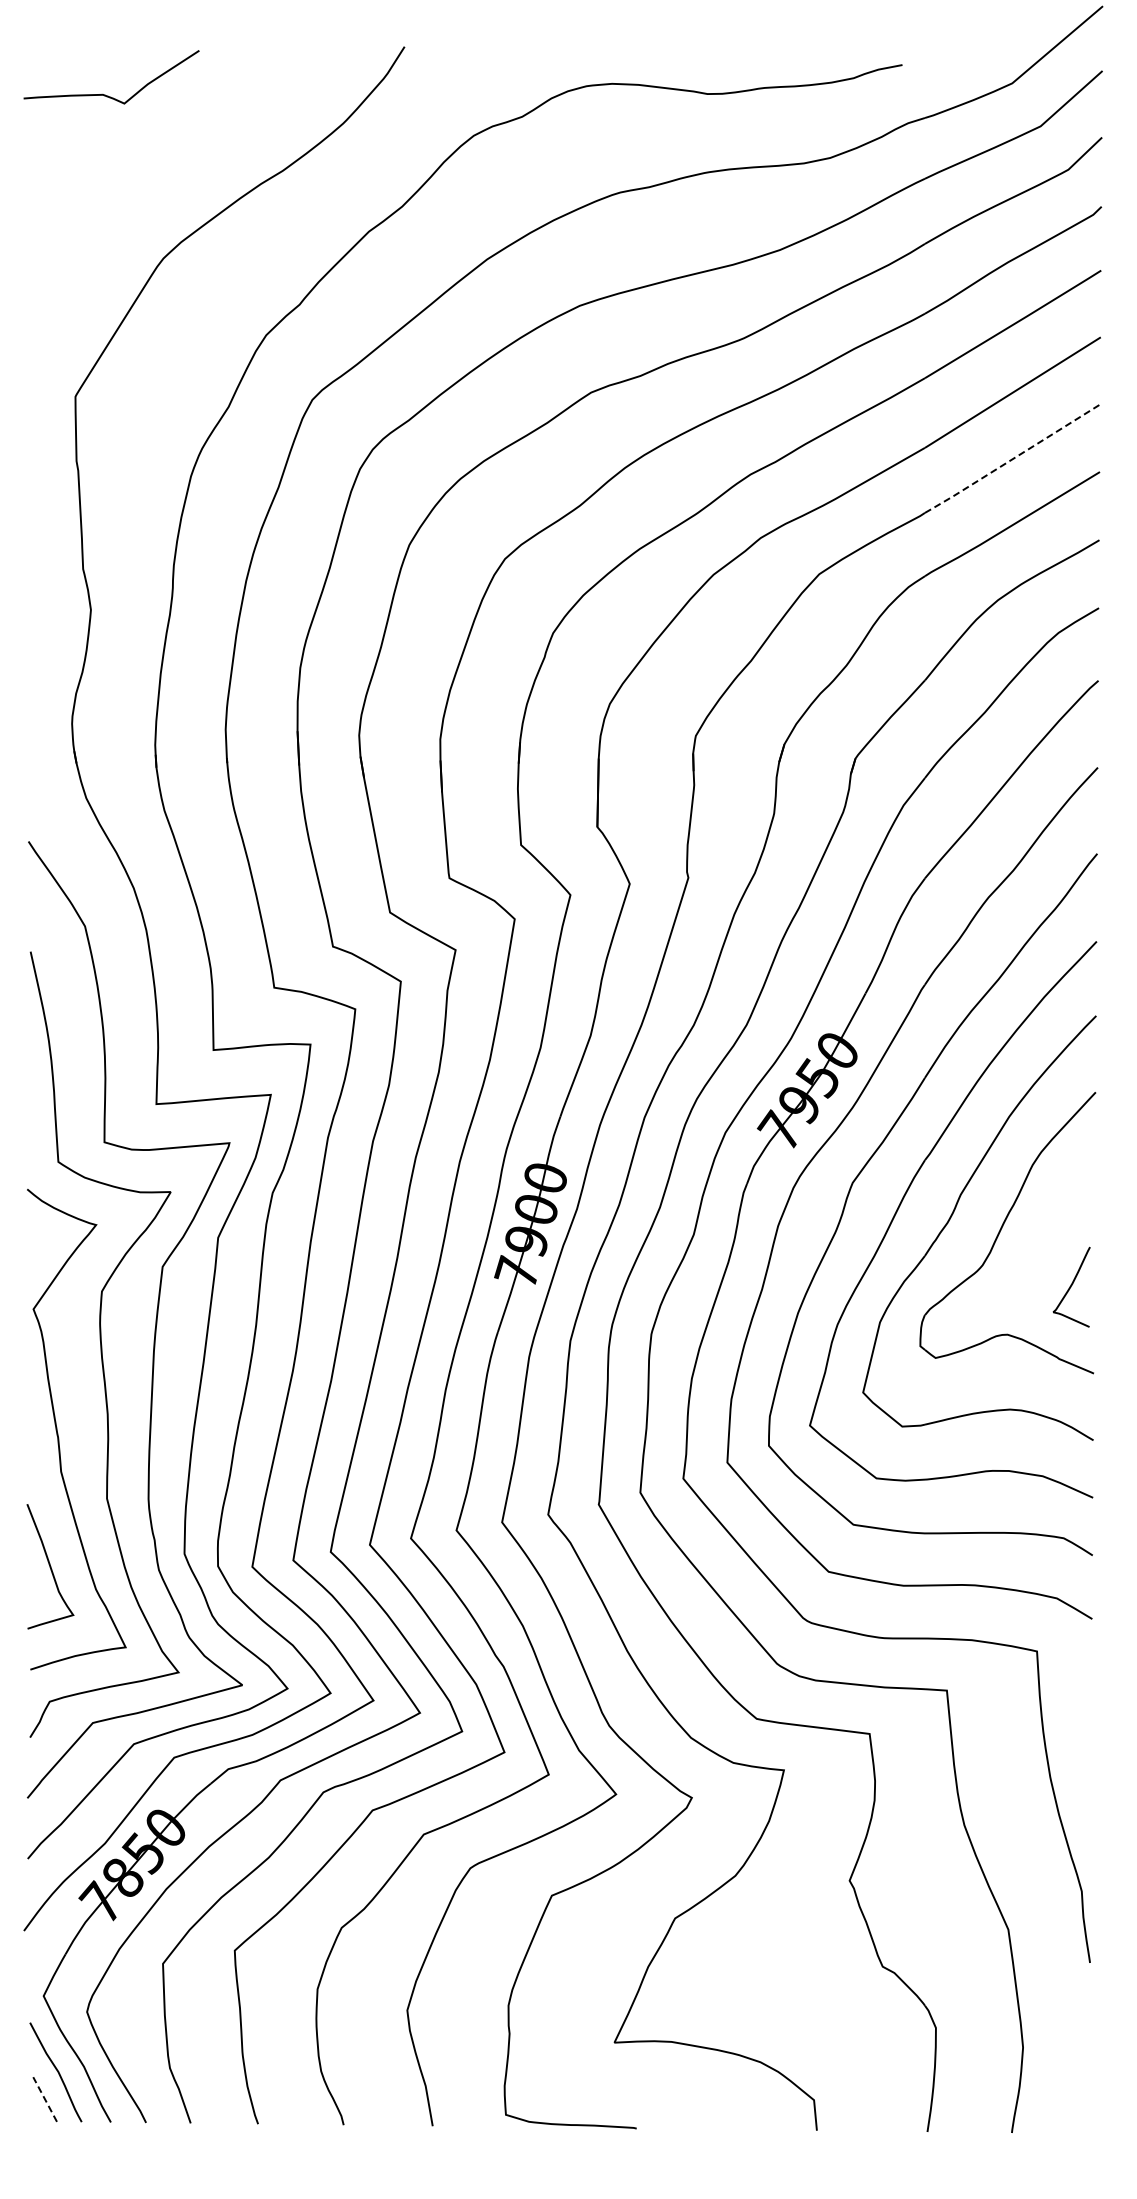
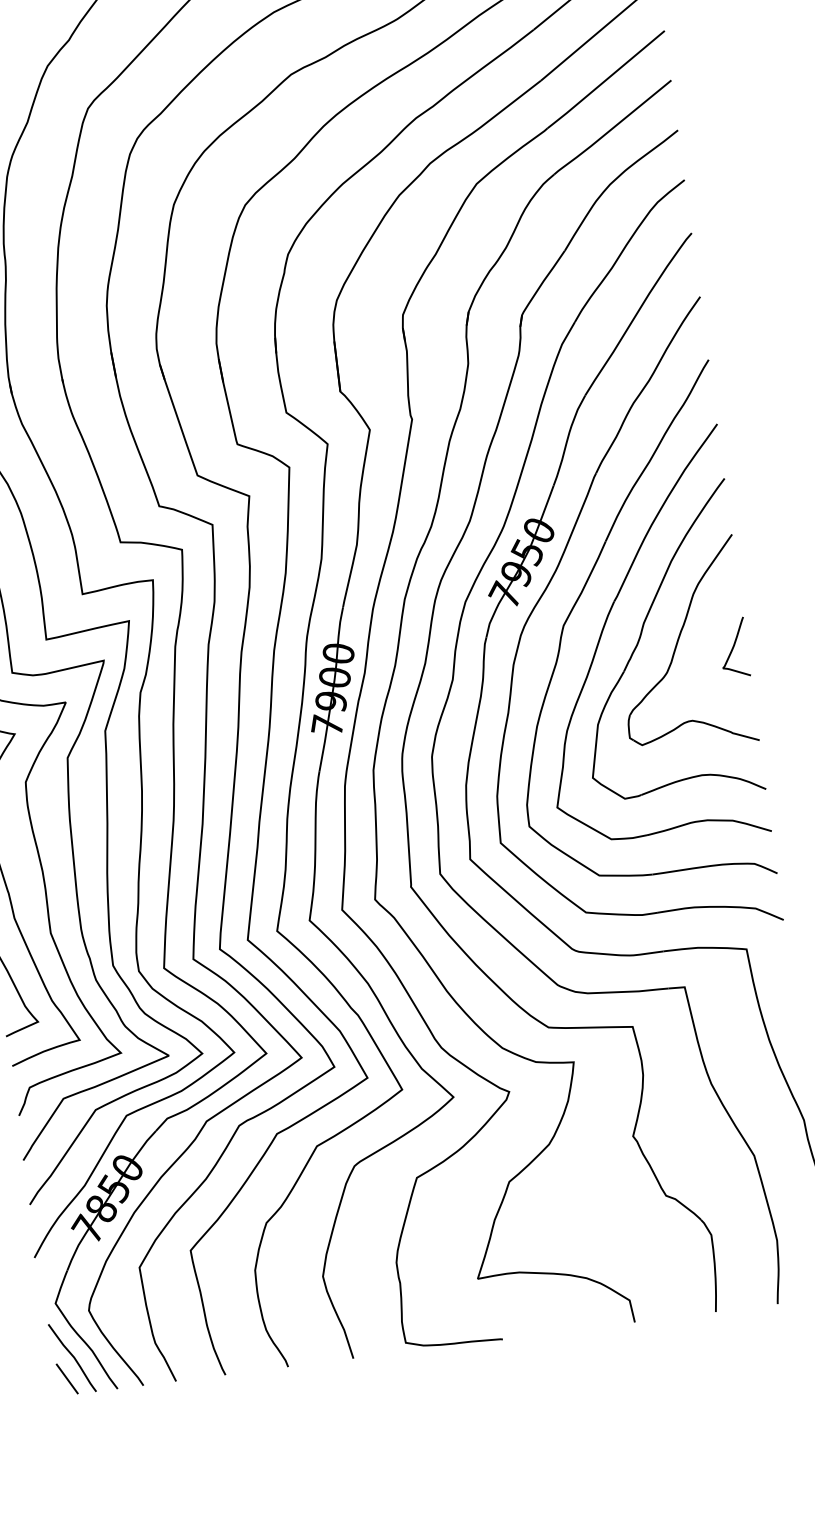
line: (1011, 459) -> (605, 80), dashed -> solid
curve: (1071, 1286) -> (733, 647), moved
line: (44, 2099) -> (66, 1379), dashed -> solid

